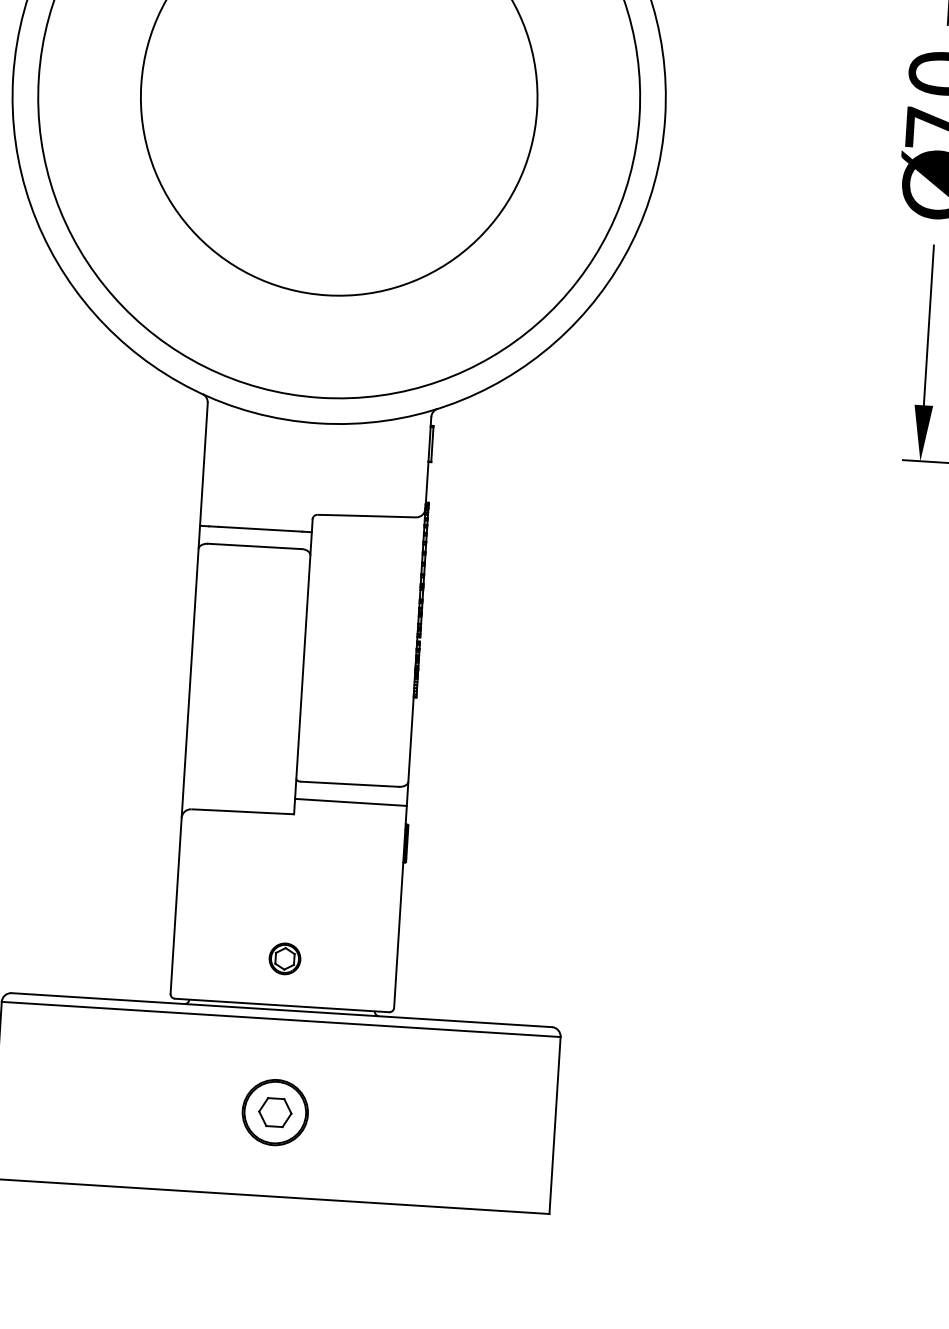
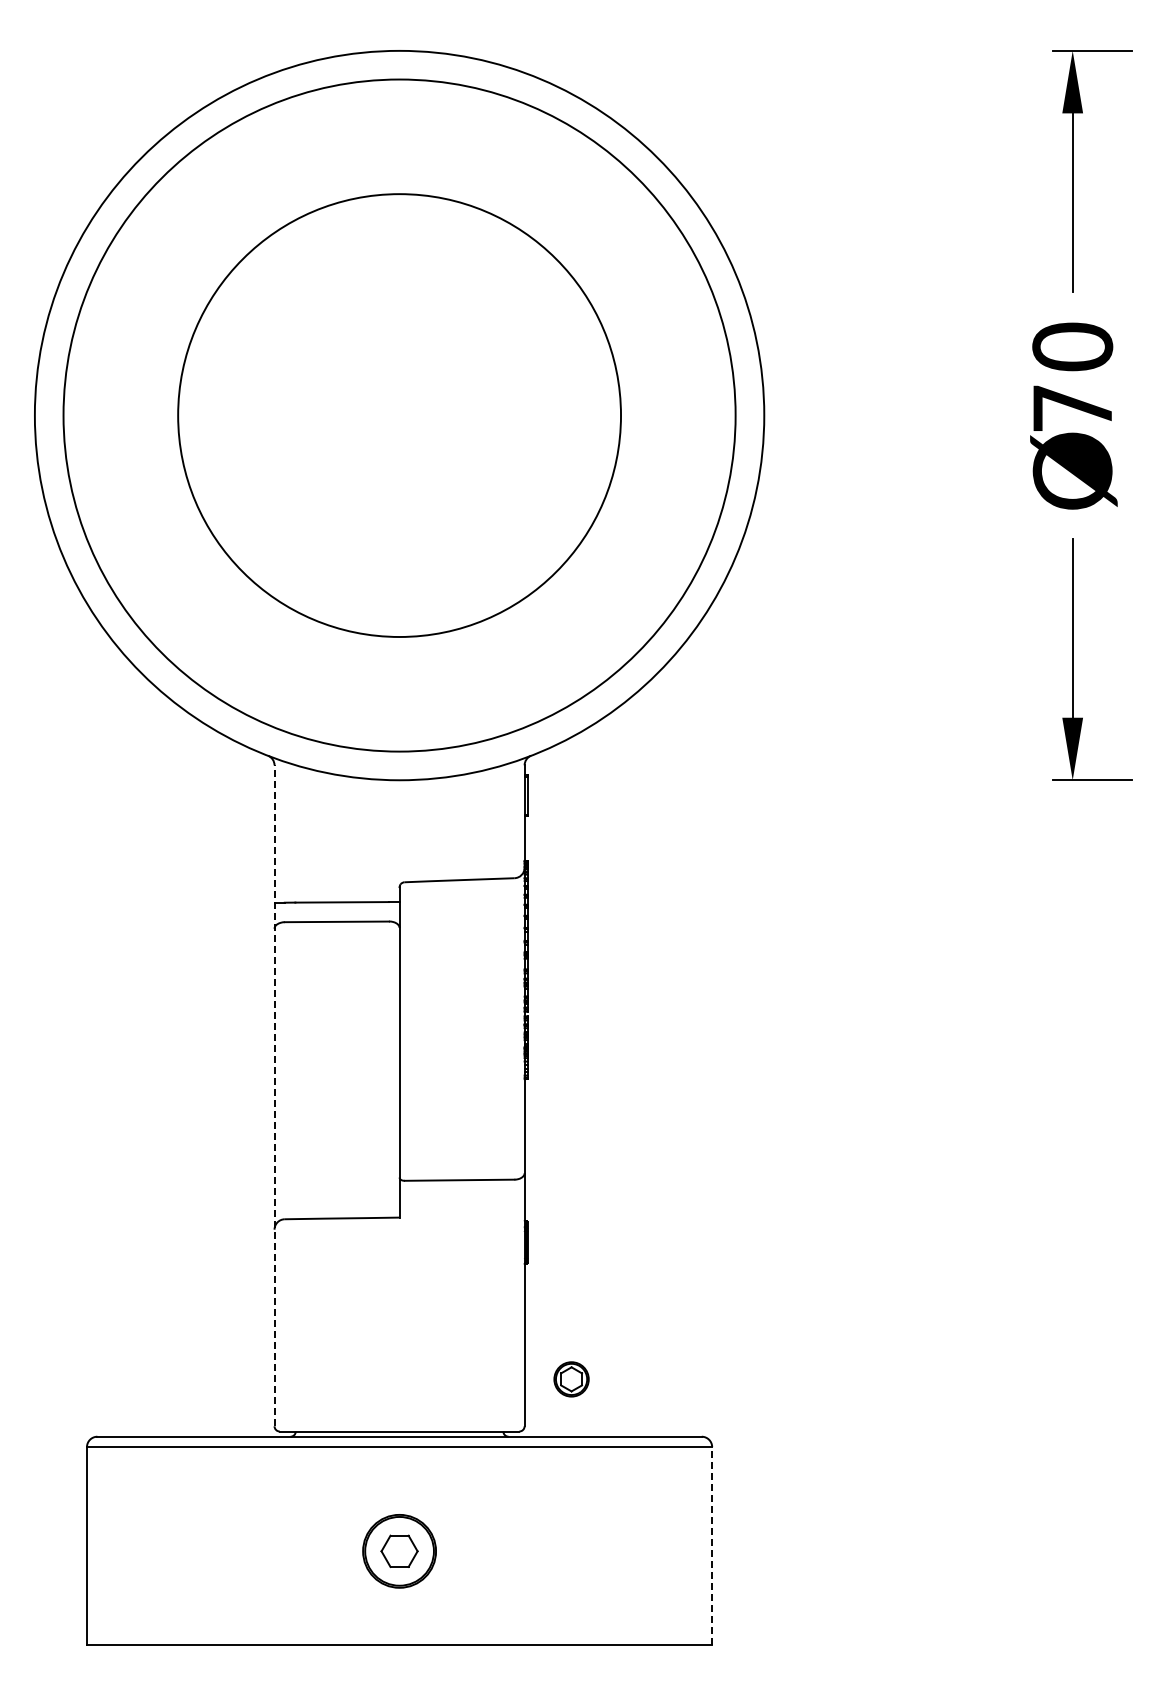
line: (189, 698) -> (274, 1095), solid -> dashed
line: (350, 802) -> (461, 1200), removed
part: (284, 958) -> (571, 1379), moved
line: (555, 1125) -> (712, 1546), solid -> dashed

